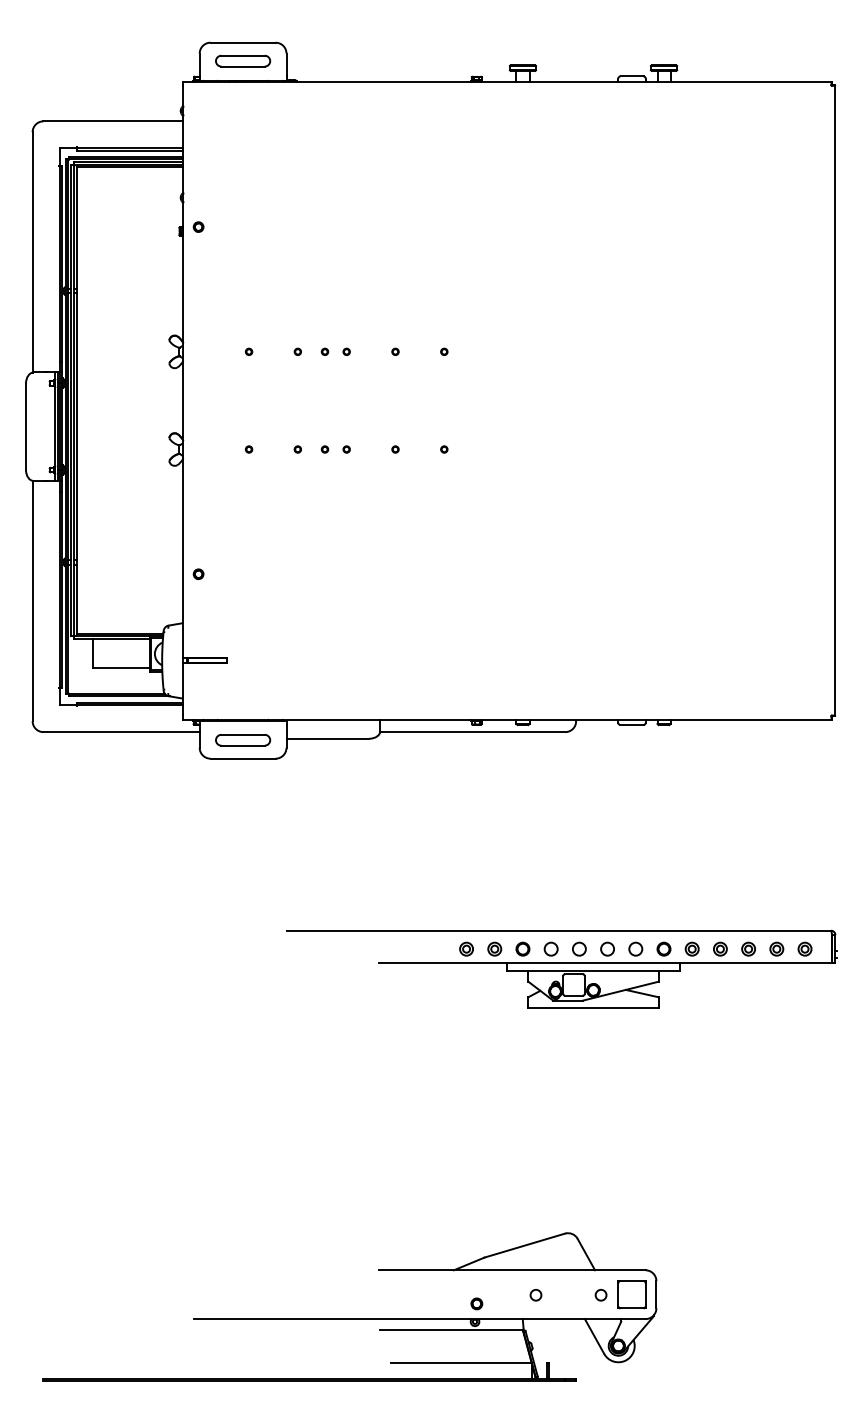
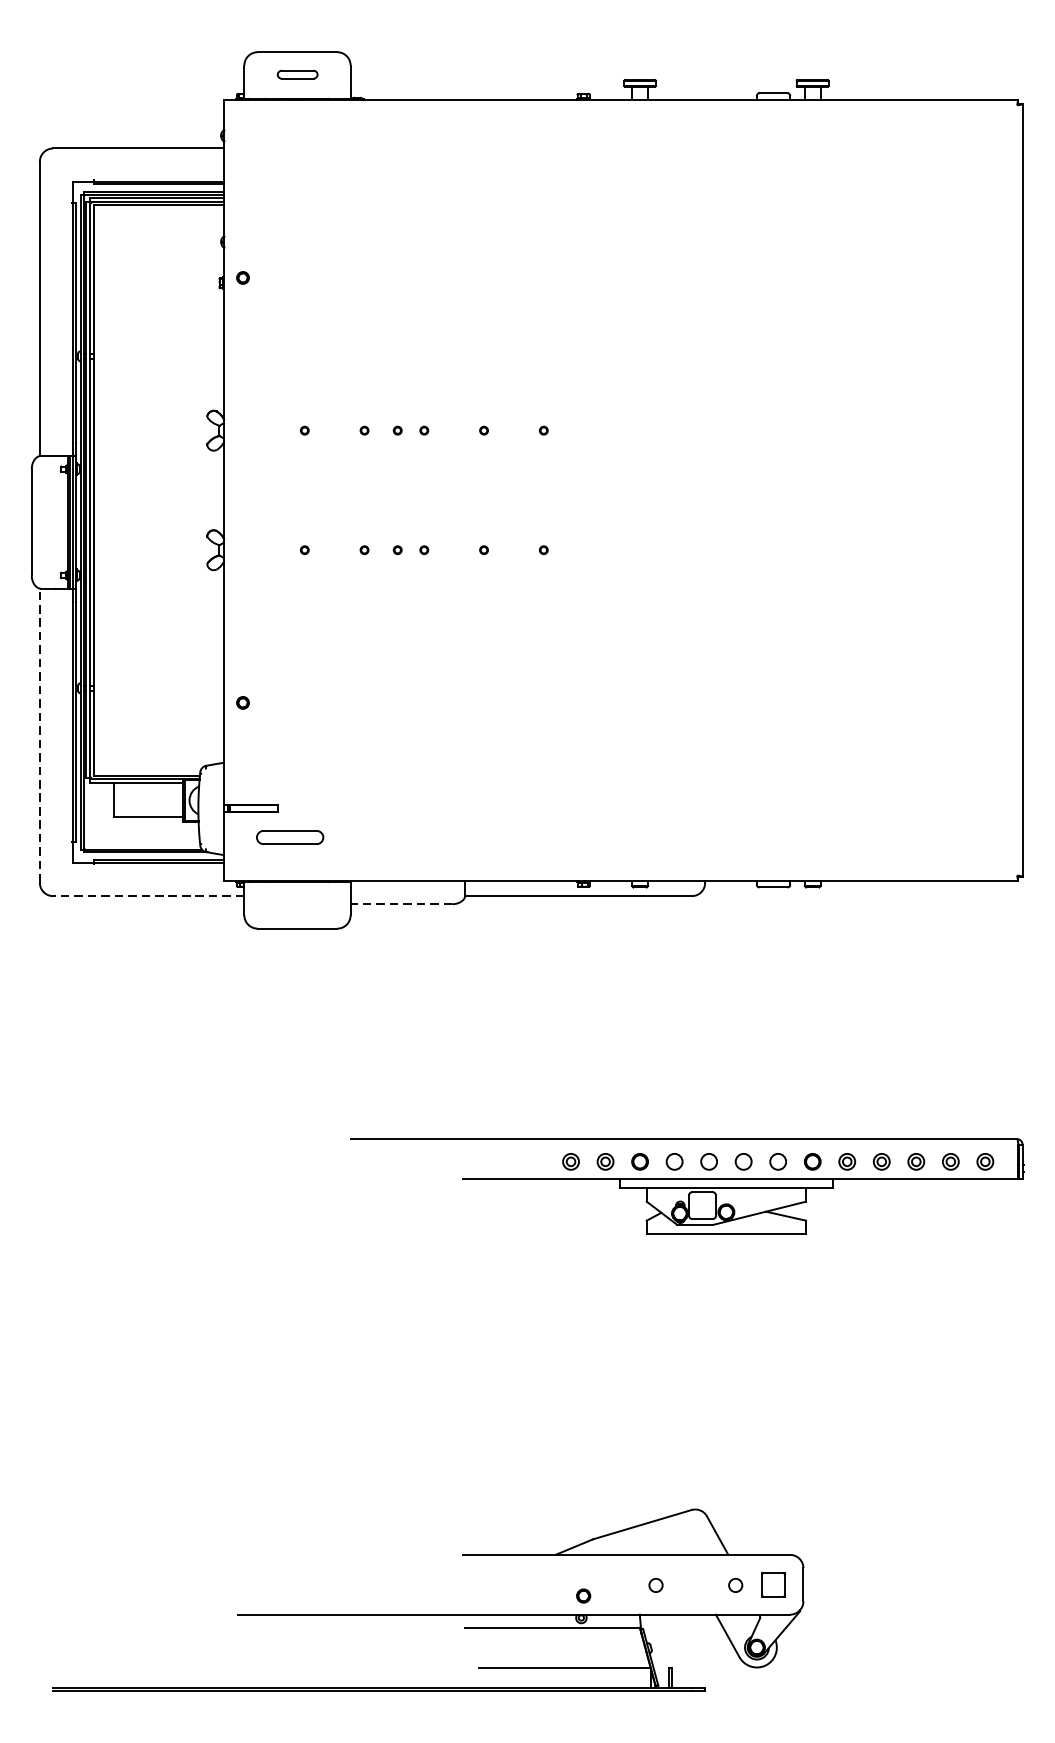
part: (243, 60) -> (297, 73), size x0.6
line: (32, 600) -> (39, 735), solid -> dashed
line: (121, 732) -> (148, 896), solid -> dashed
line: (327, 738) -> (400, 903), solid -> dashed
part: (243, 740) -> (290, 837), moved
part: (631, 1294) -> (772, 1584), size x0.7

